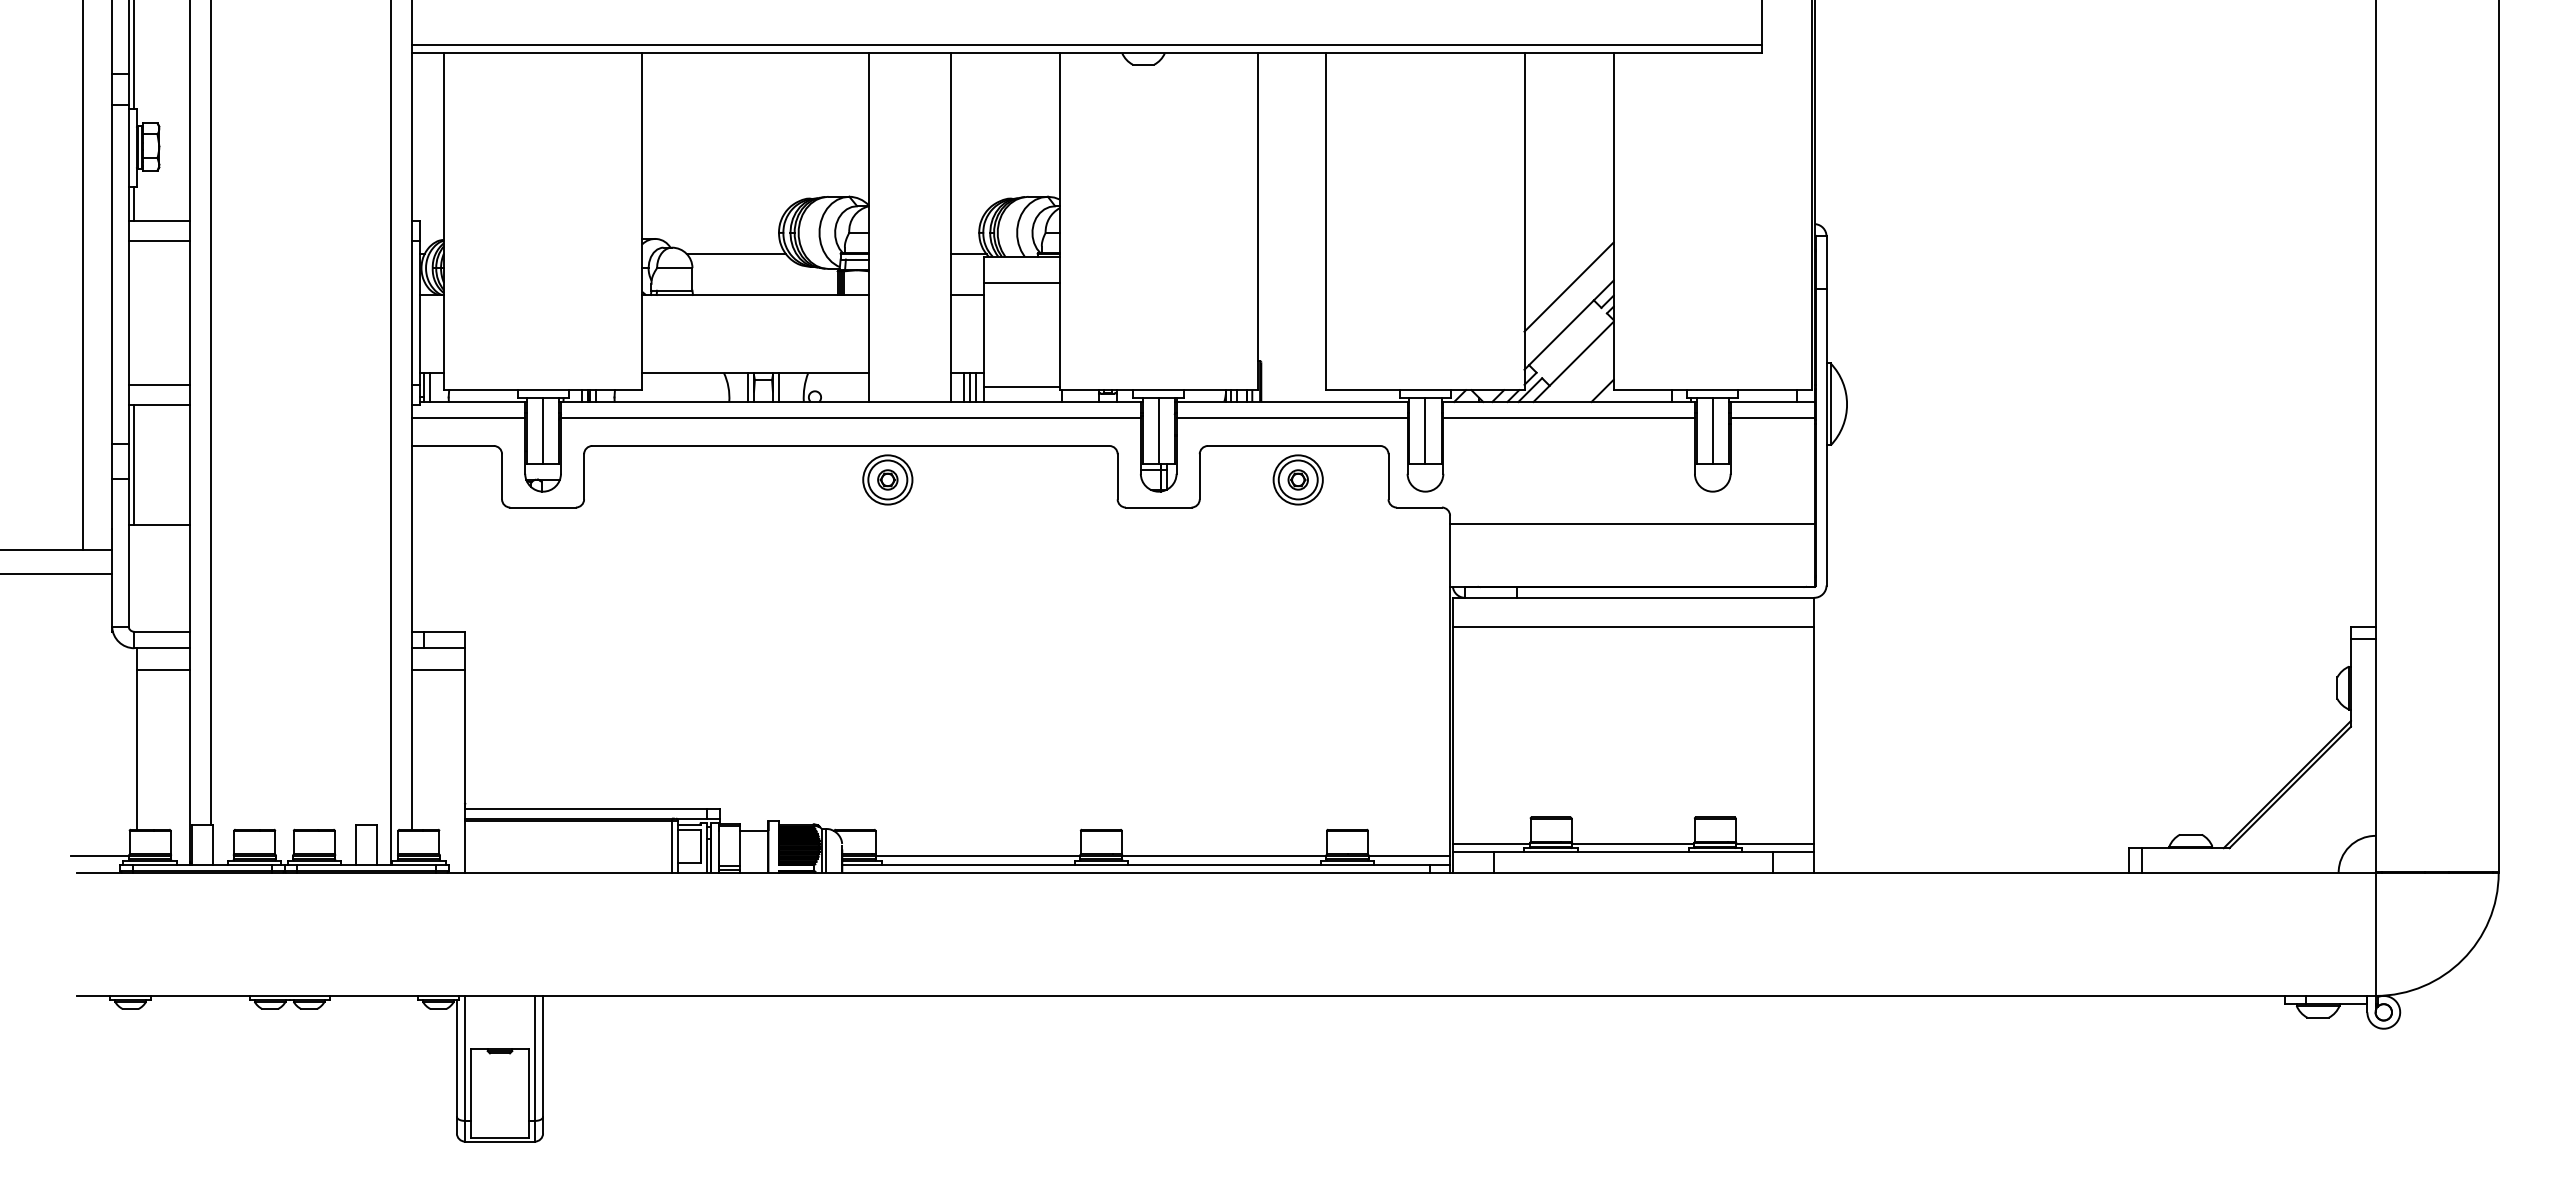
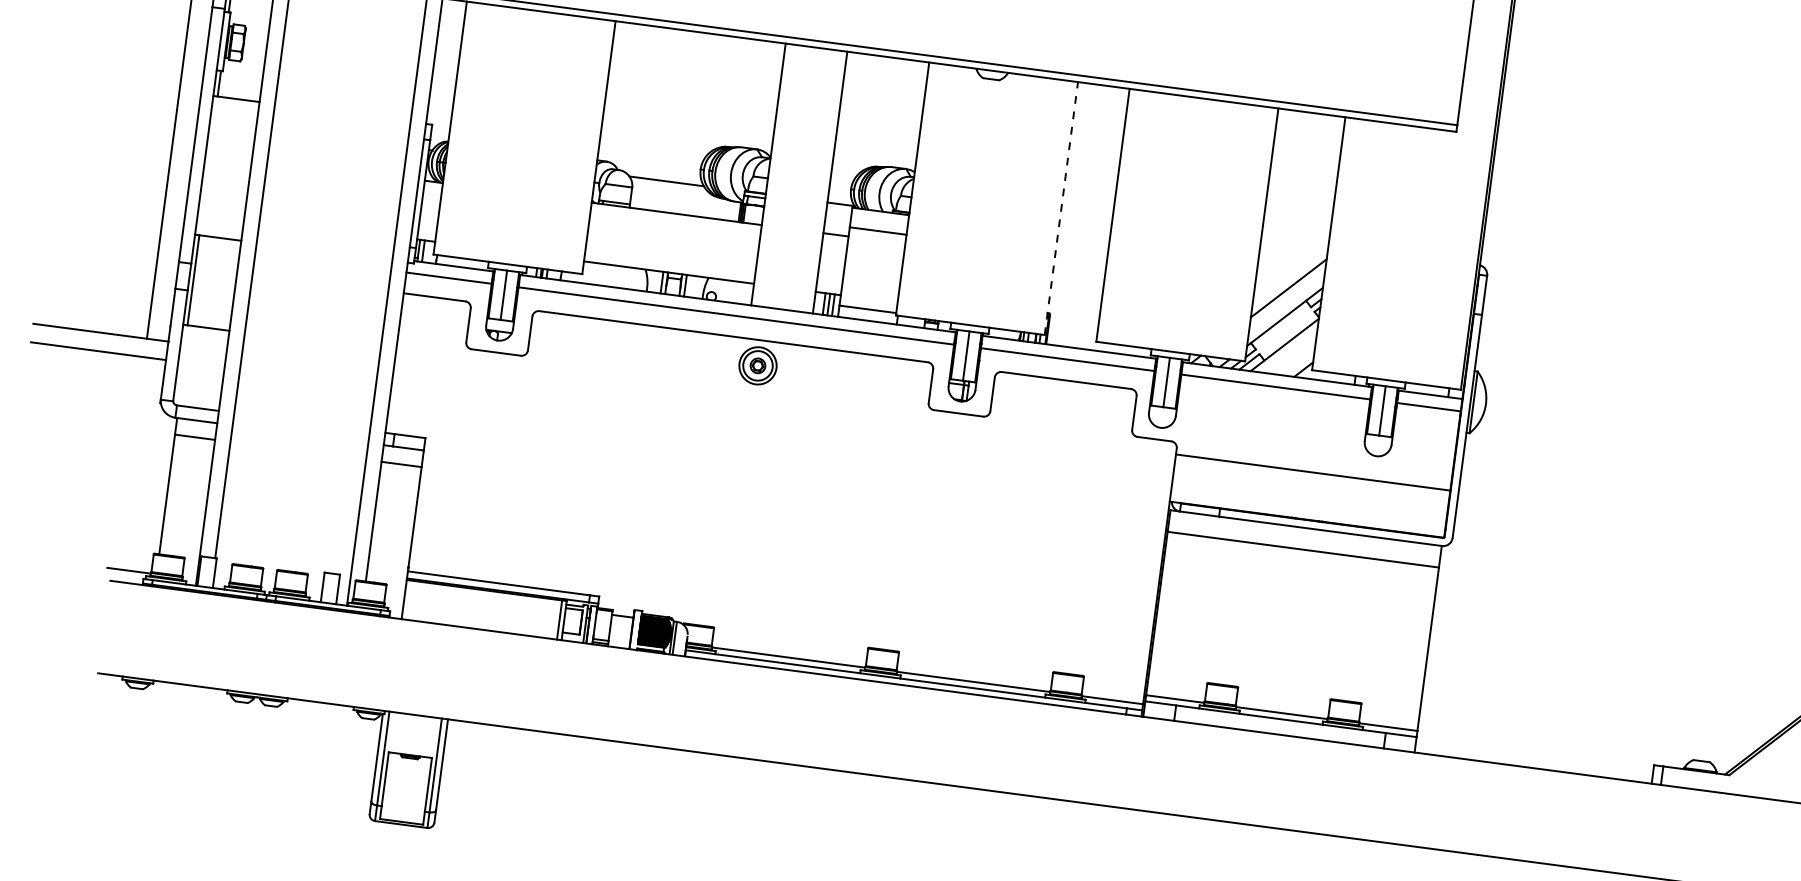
line: (1257, 221) -> (1061, 208), solid -> dashed
line: (159, 241) -> (234, 114), removed
line: (159, 384) -> (220, 222), removed
part: (1297, 479) -> (1065, 406), removed

